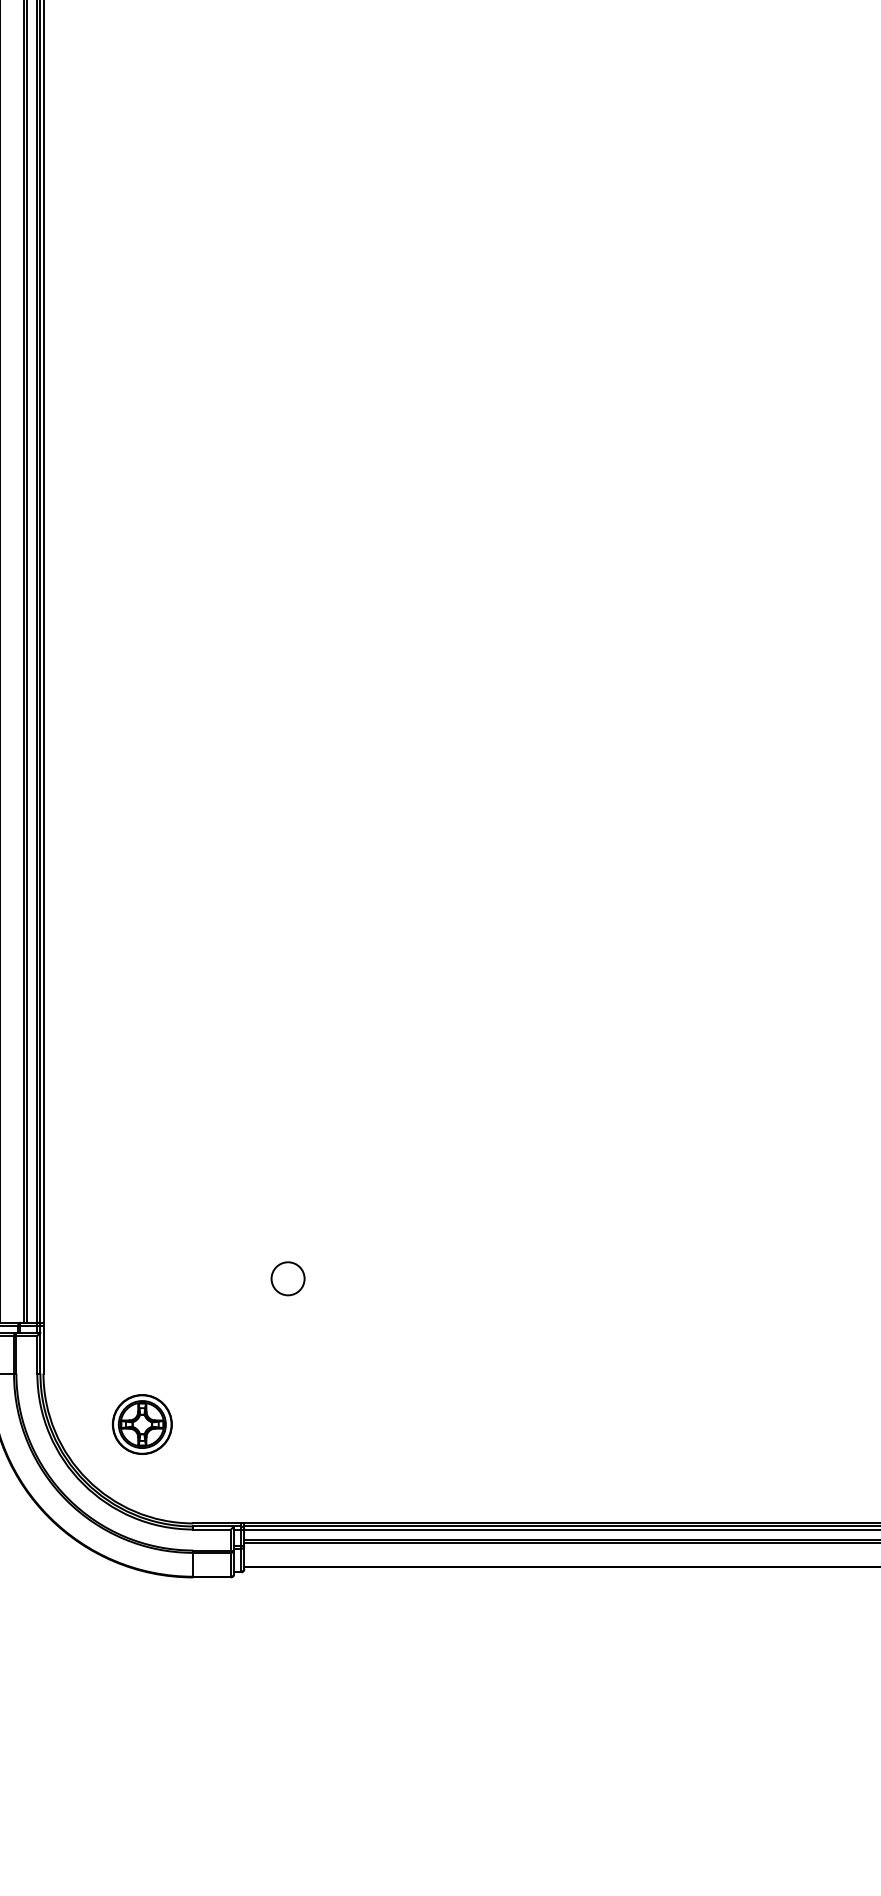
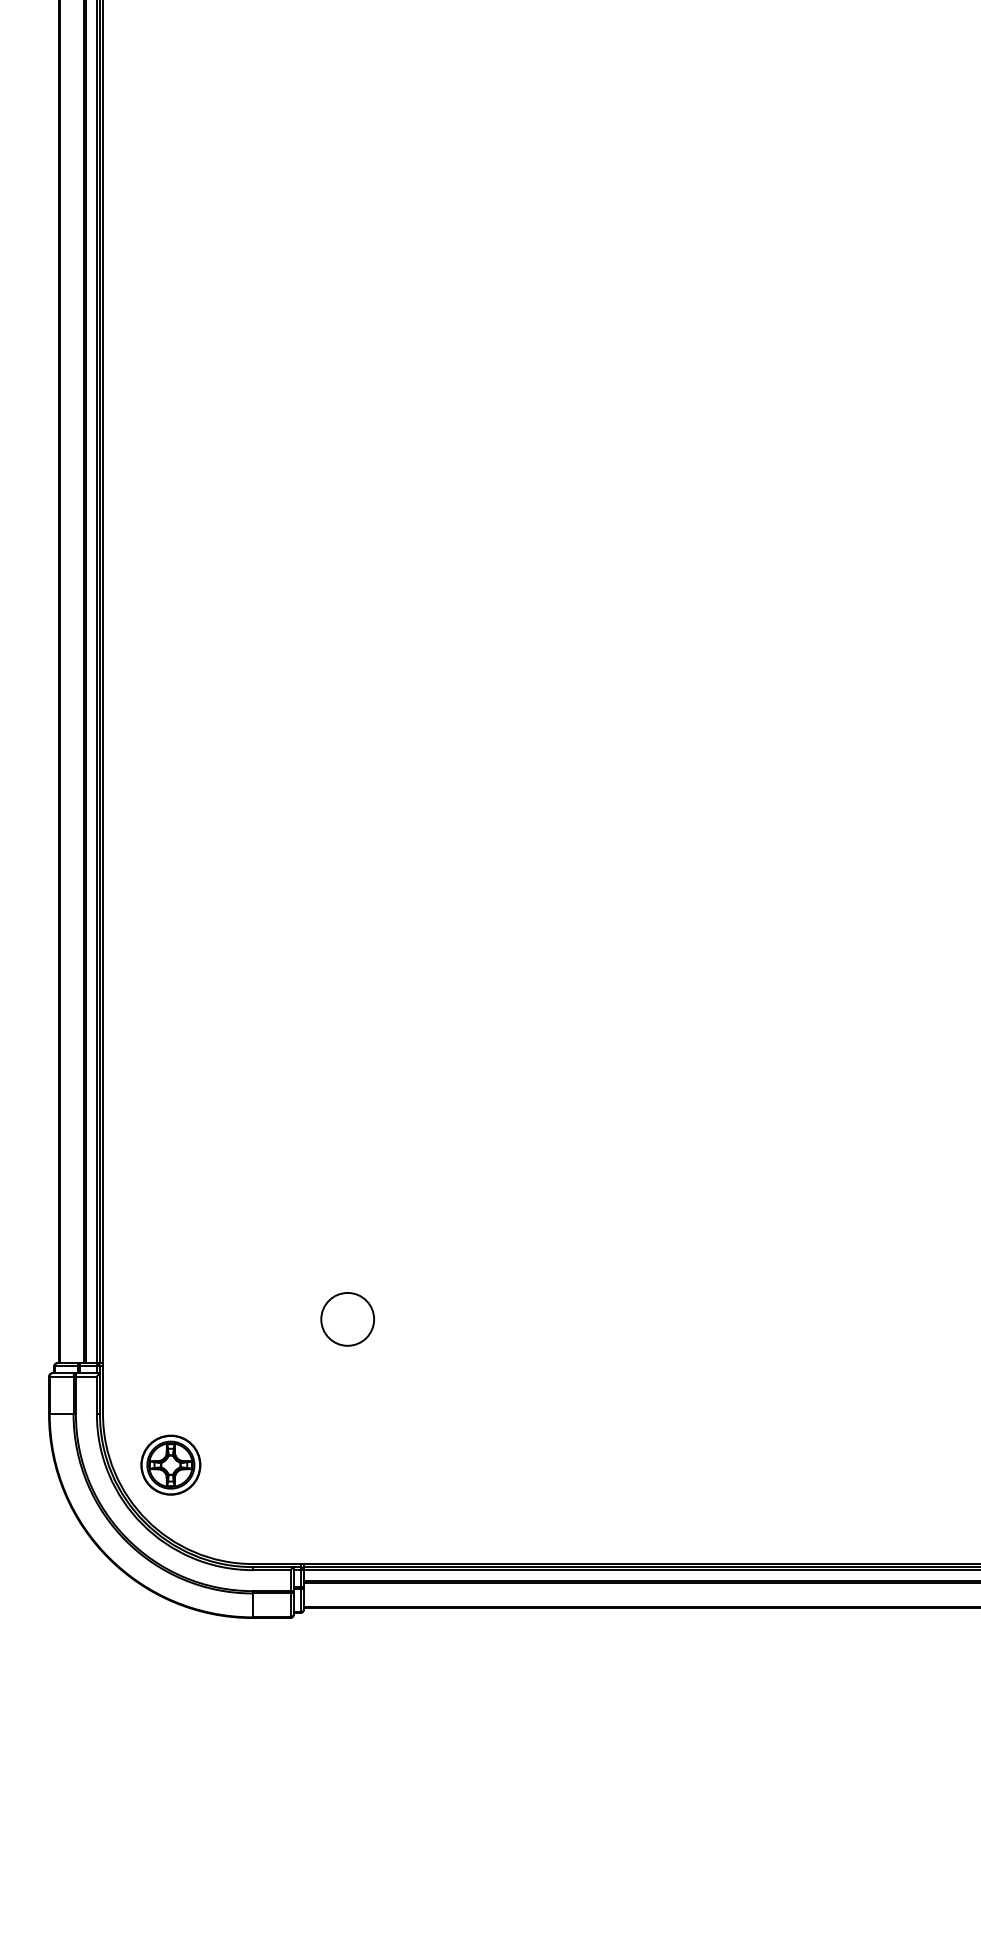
circle: (287, 1278) -> (347, 1319), size x1.6
part: (141, 1423) -> (170, 1464), moved

